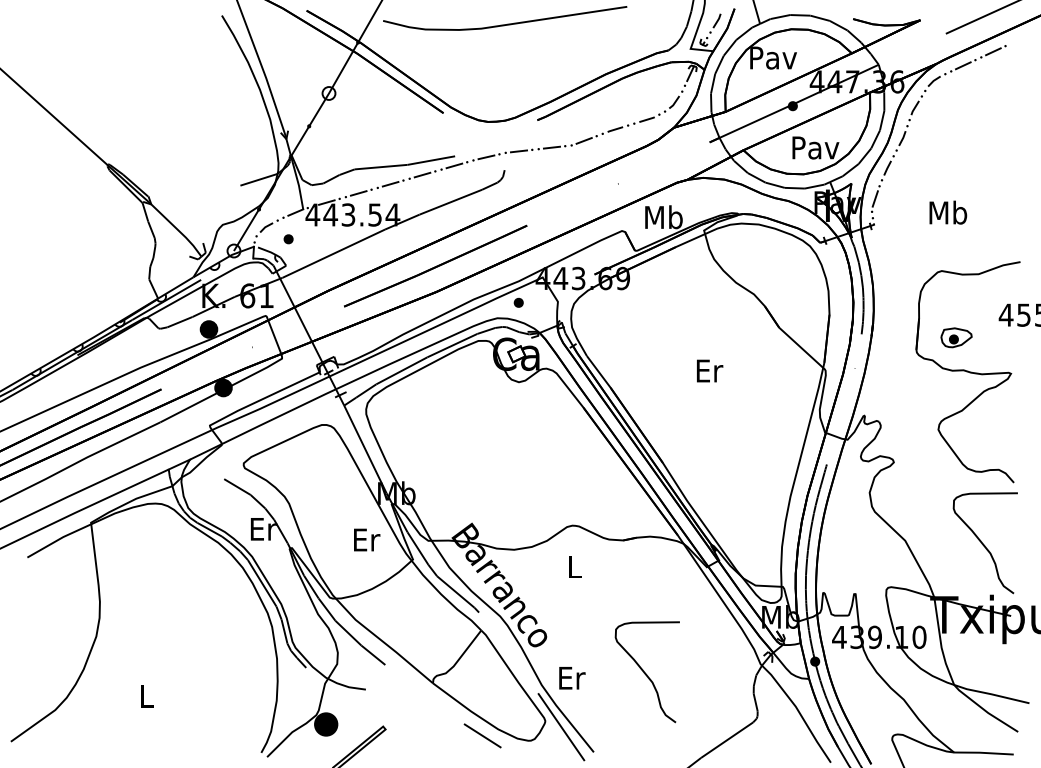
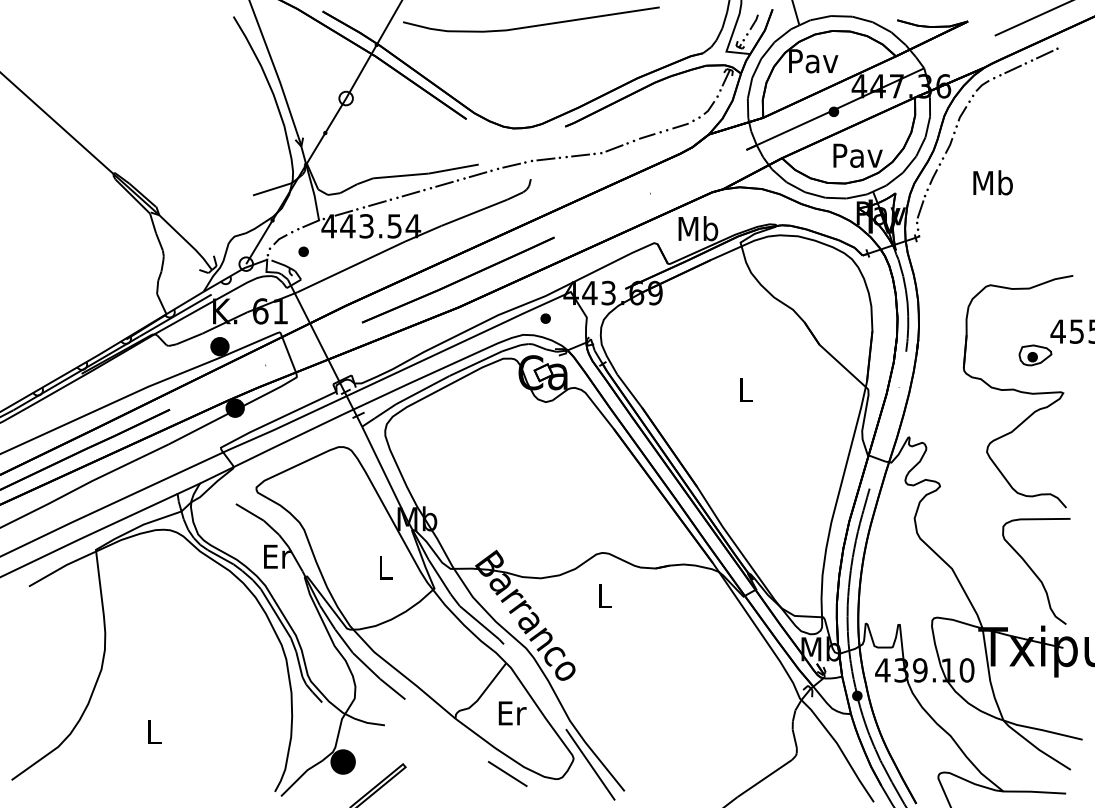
text: (948, 212) -> (993, 182), moved
part: (956, 337) -> (1035, 355), moved
text: (709, 370) -> (746, 389), Er -> L
text: (367, 539) -> (386, 567), Er -> L
curve: (645, 672) -> (678, 707), removed
text: (572, 678) -> (512, 713), moved

